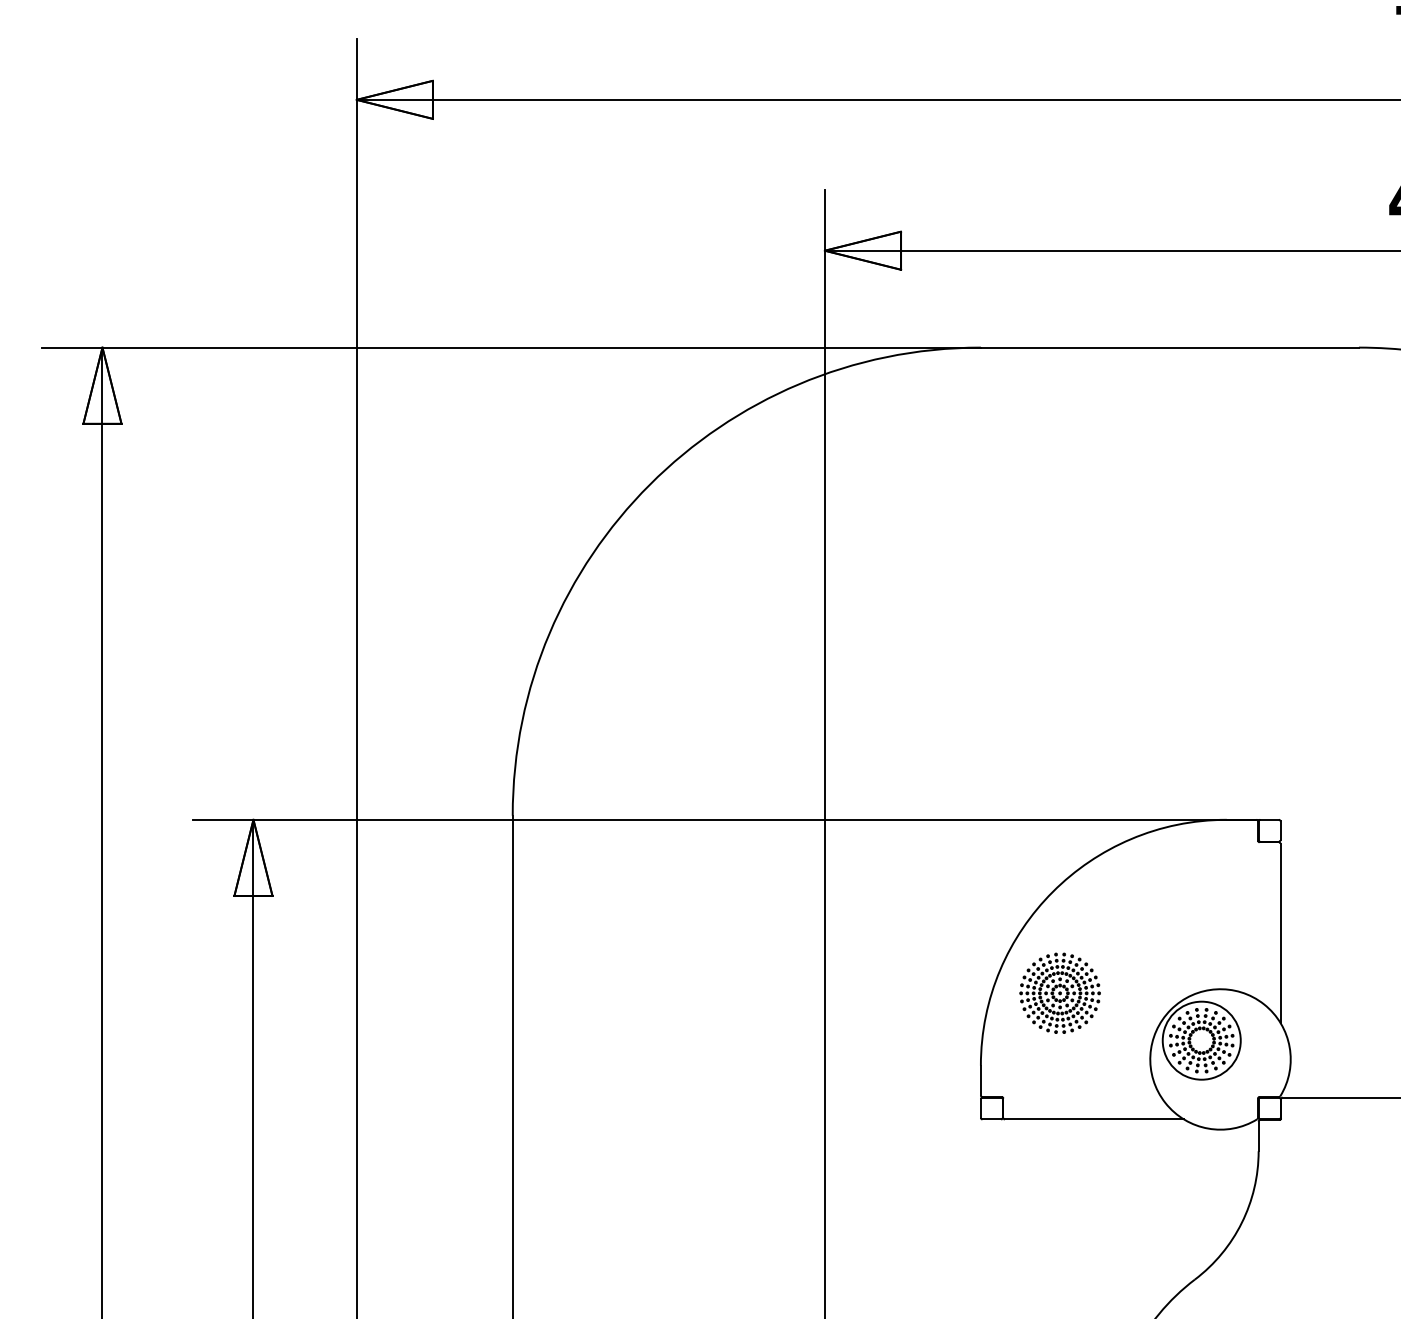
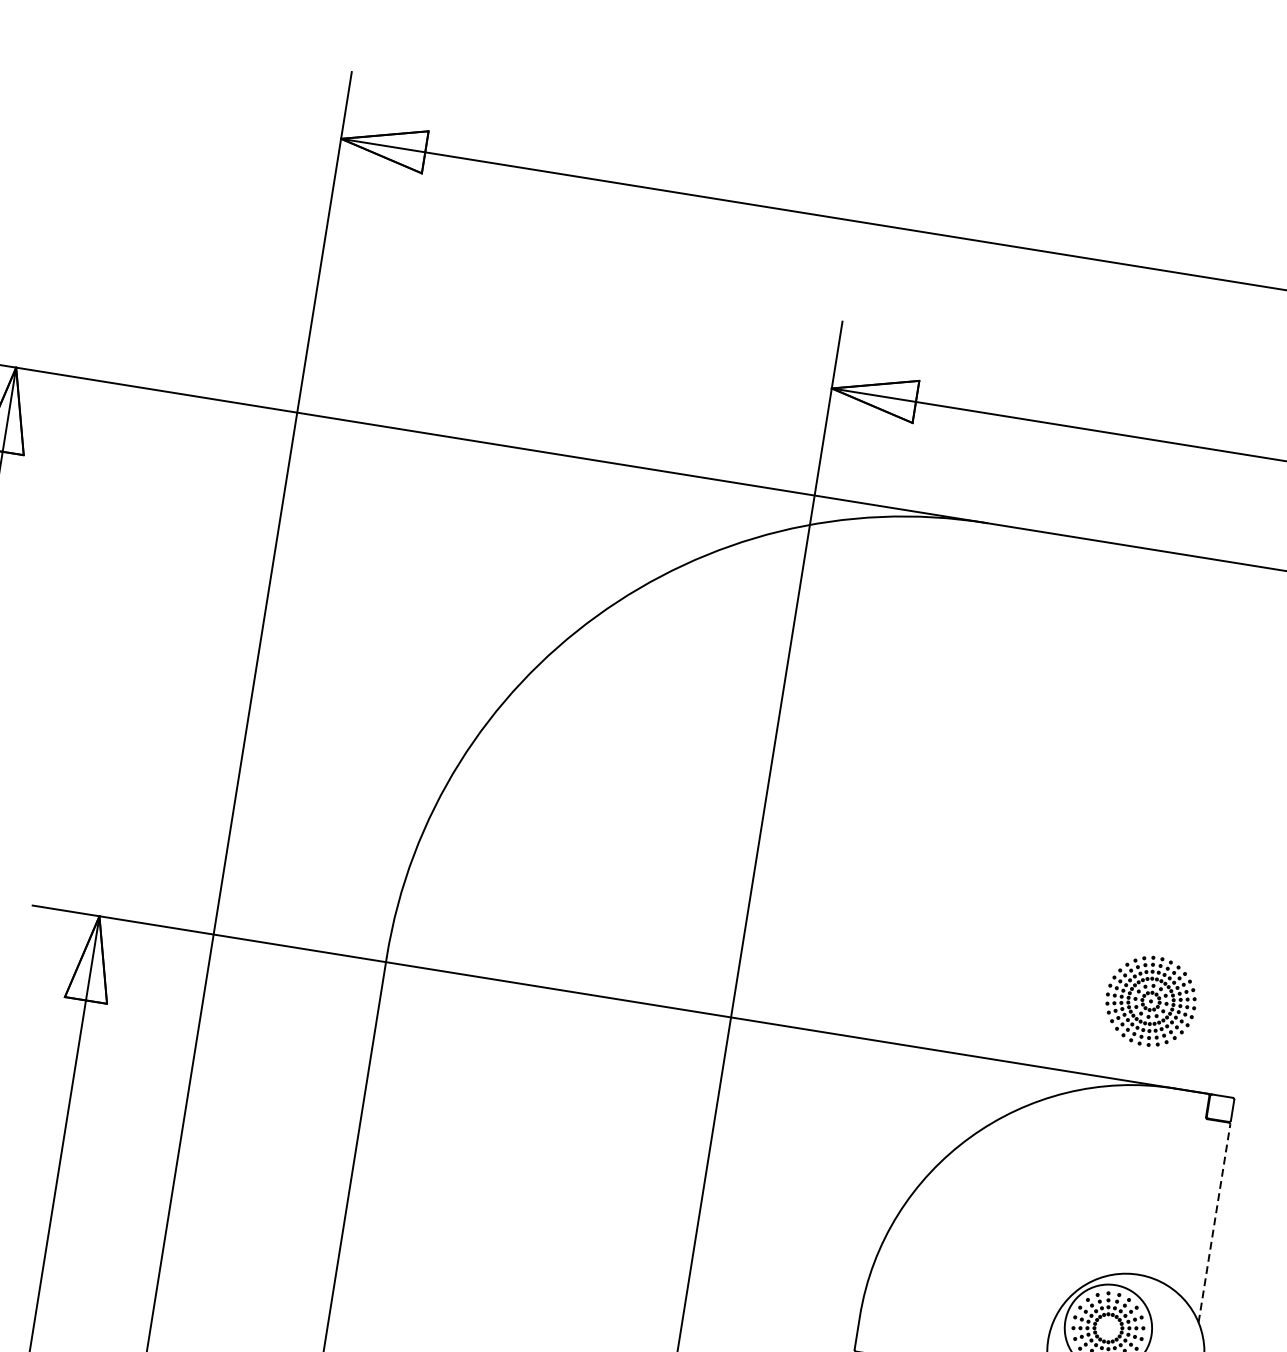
line: (1280, 933) -> (1214, 1223), solid -> dashed
part: (1059, 992) -> (1150, 1000), moved

